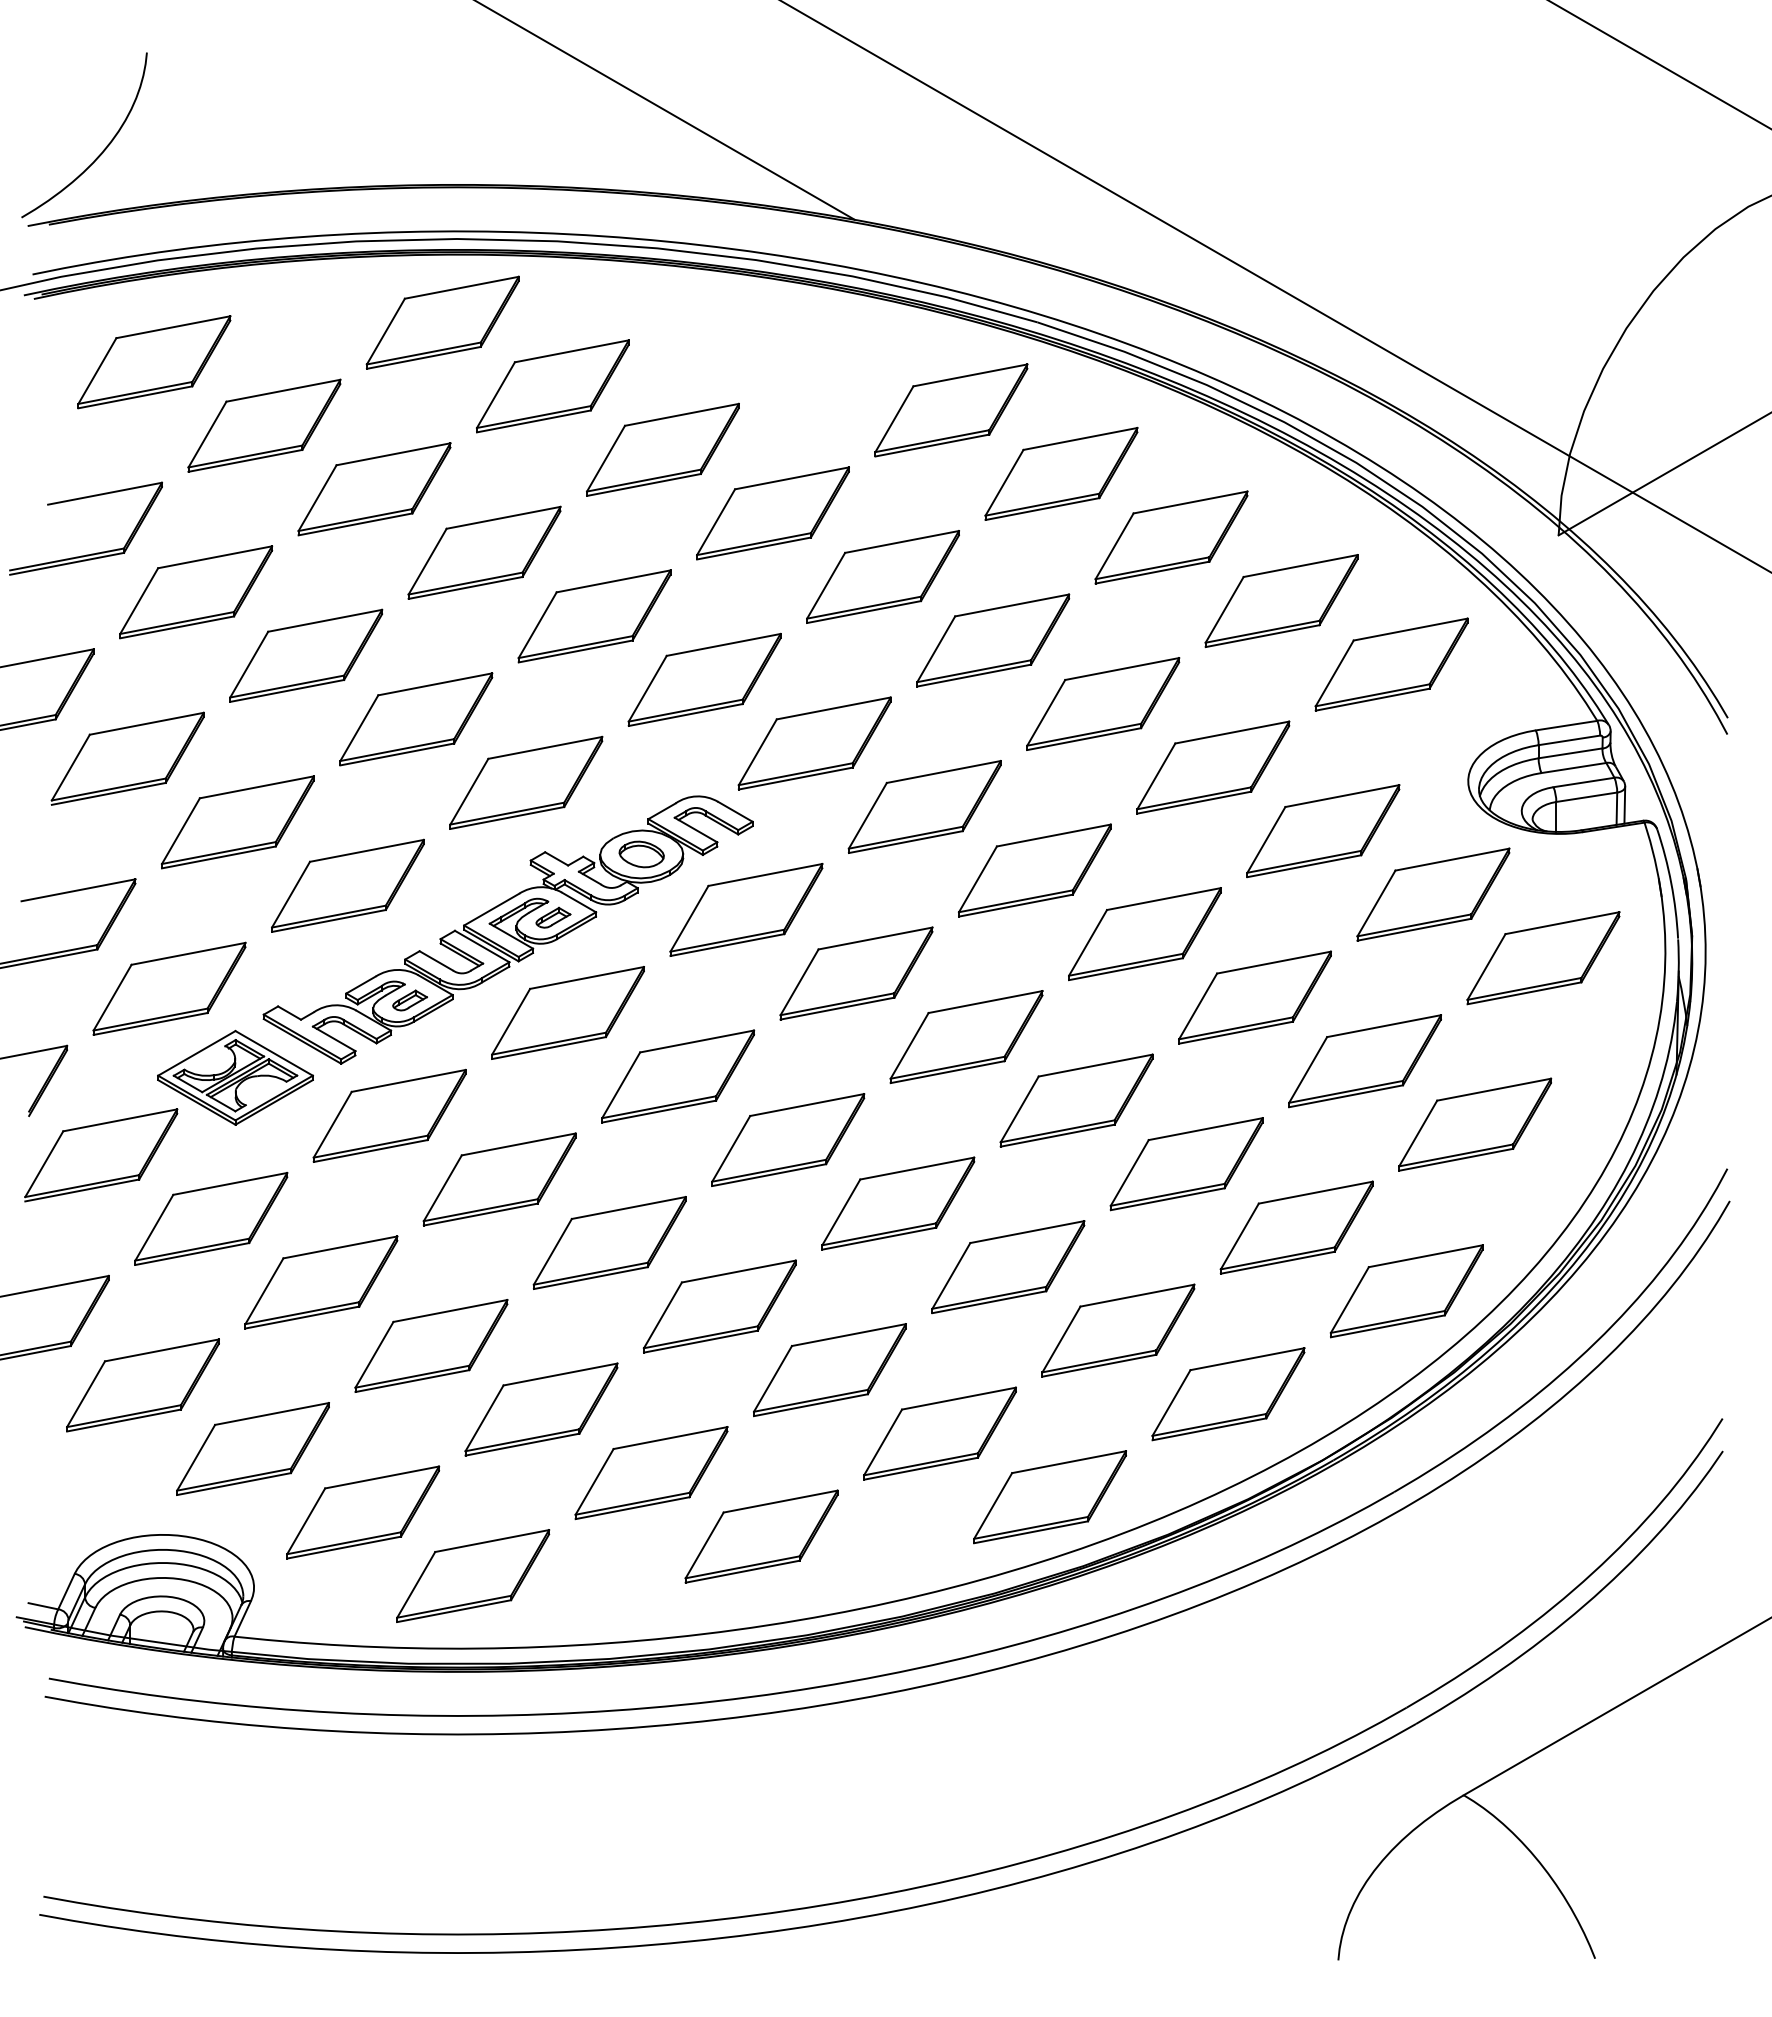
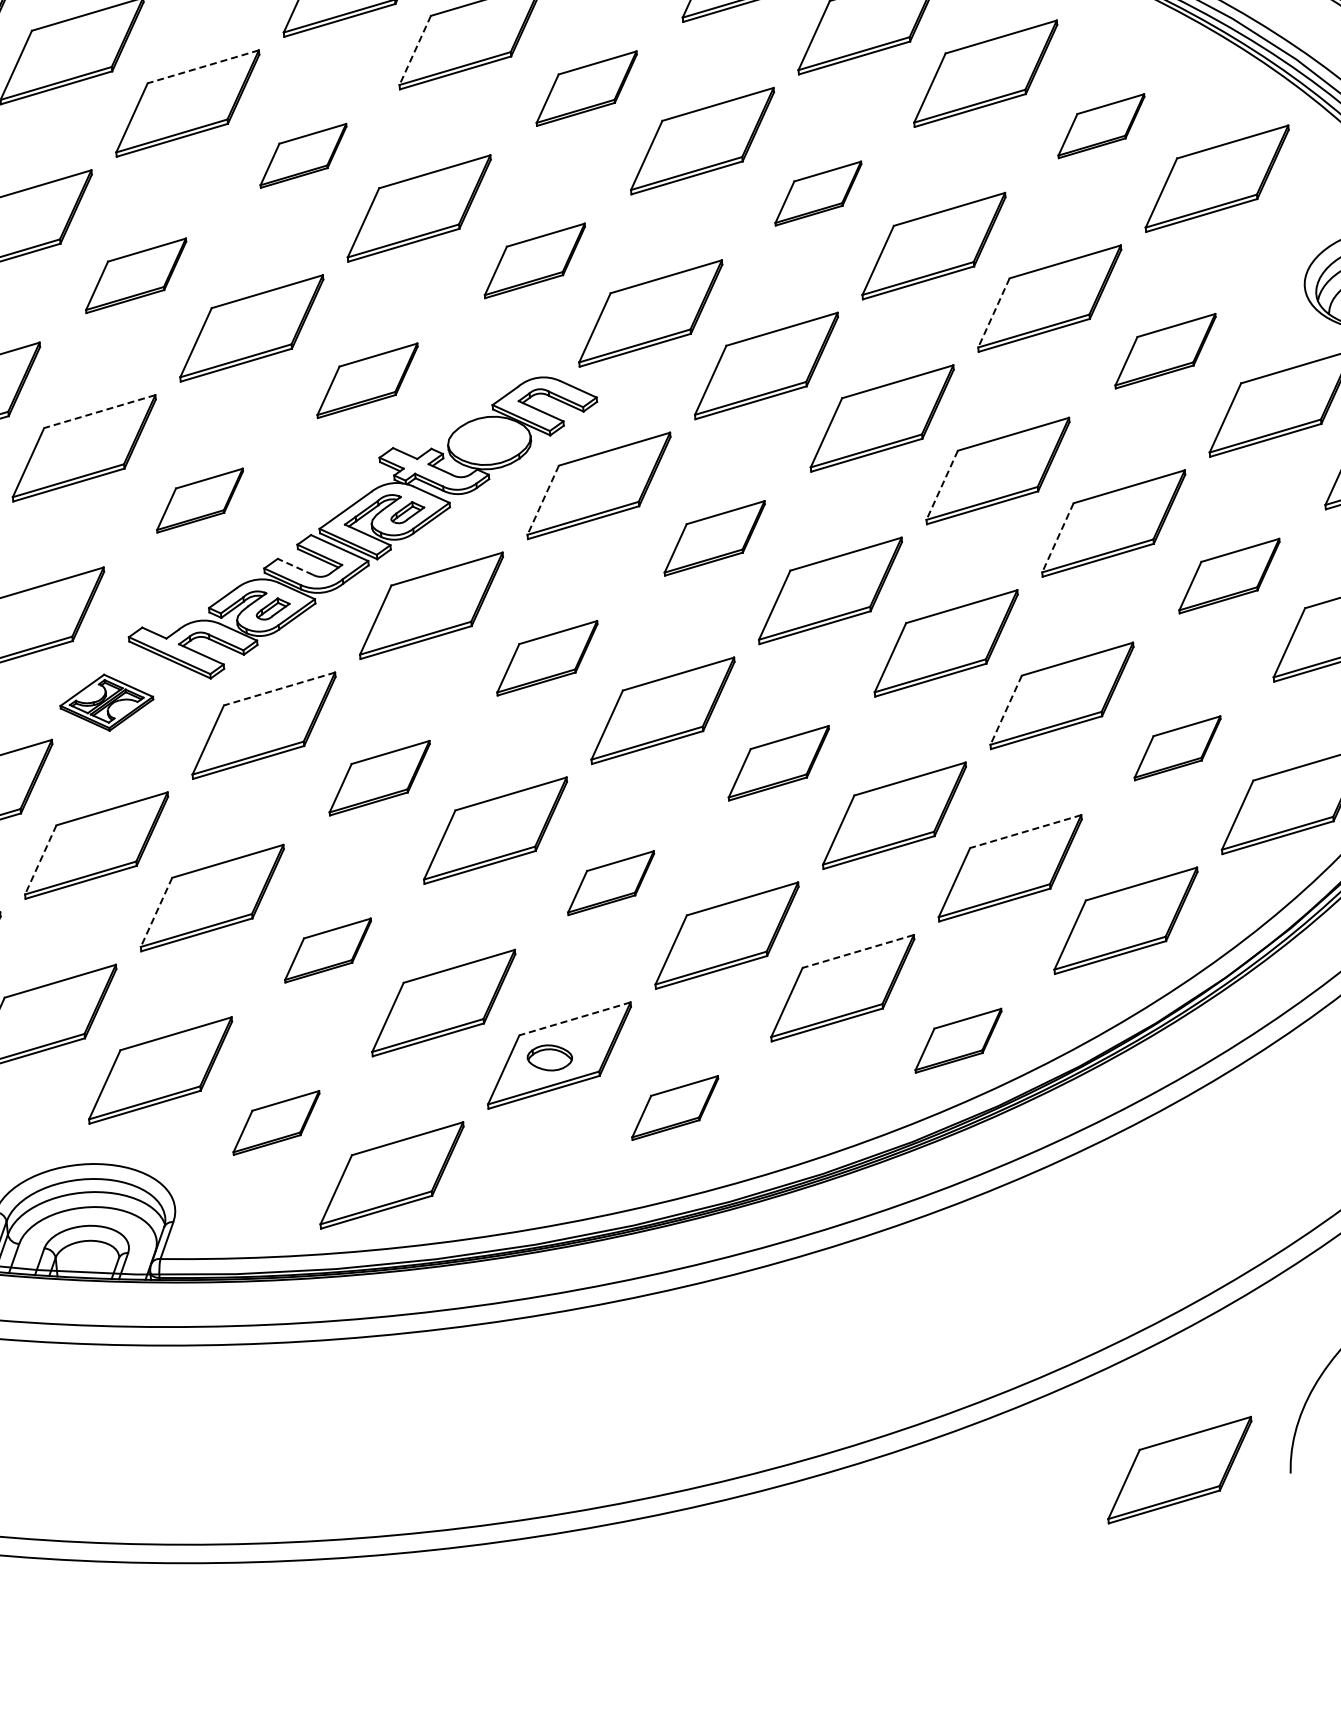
line: (393, 454) -> (203, 67), solid -> dashed
line: (606, 458) -> (415, 50), solid -> dashed
part: (772, 513) -> (586, 88), size x0.7
part: (484, 552) -> (303, 155), size x0.6
part: (1281, 600) -> (1101, 125), size x0.6
part: (993, 640) -> (818, 193), size x0.6
part: (306, 655) -> (136, 275), size x0.7
part: (704, 679) -> (534, 260), size x0.7
line: (1156, 776) -> (994, 313), solid -> dashed
part: (526, 782) -> (367, 380), size x0.7
line: (256, 787) -> (99, 411), solid -> dashed
part: (1323, 831) -> (1165, 351), size x0.7
part: (641, 854) -> (549, 1057), moved
part: (347, 885) -> (199, 500), size x0.6
line: (689, 918) -> (543, 499), solid -> dashed
line: (1088, 942) -> (942, 484), solid -> dashed
line: (435, 960) -> (294, 566), solid -> dashed
part: (856, 973) -> (714, 538), size x0.7
line: (1198, 1006) -> (1058, 537), solid -> dashed
part: (1364, 1061) -> (1228, 576), size x0.7
part: (678, 1076) -> (547, 658), size x0.7
part: (235, 1077) -> (106, 702), size x0.6
line: (408, 1080) -> (279, 688), solid -> dashed
line: (1129, 1172) -> (1005, 709), solid -> dashed
part: (499, 1179) -> (379, 778), size x0.7
part: (898, 1203) -> (779, 763), size x0.7
line: (154, 1227) -> (40, 859), solid -> dashed
part: (1296, 1227) -> (1177, 748), size x0.6
line: (264, 1291) -> (156, 912), solid -> dashed
line: (1137, 1295) -> (1025, 831), solid -> dashed
part: (719, 1306) -> (610, 883), size x0.6
part: (431, 1345) -> (328, 950), size x0.6
line: (958, 1398) -> (857, 951), solid -> dashed
line: (670, 1438) -> (575, 1019), solid -> dashed
part: (1049, 1497) -> (957, 1041), size x0.6
part: (363, 1512) -> (276, 1122), size x0.6
part: (761, 1536) -> (675, 1107), size x0.6
part: (1228, 1946) -> (1179, 1470), added

